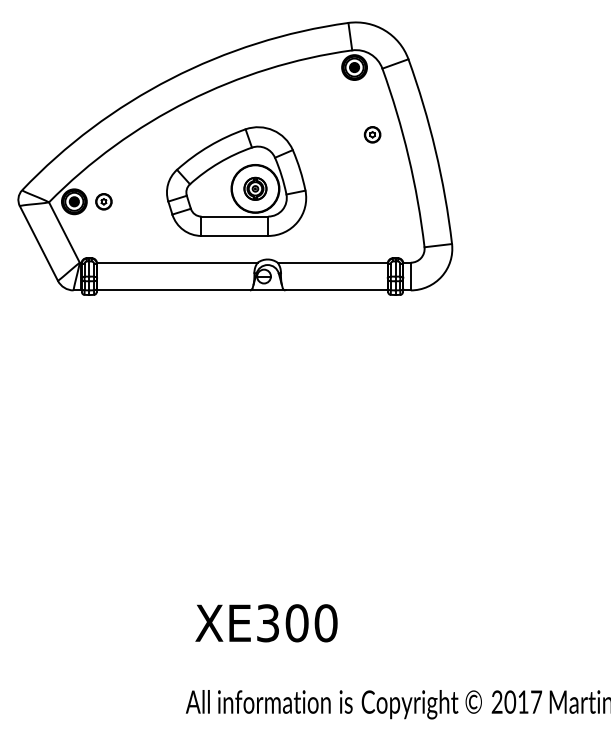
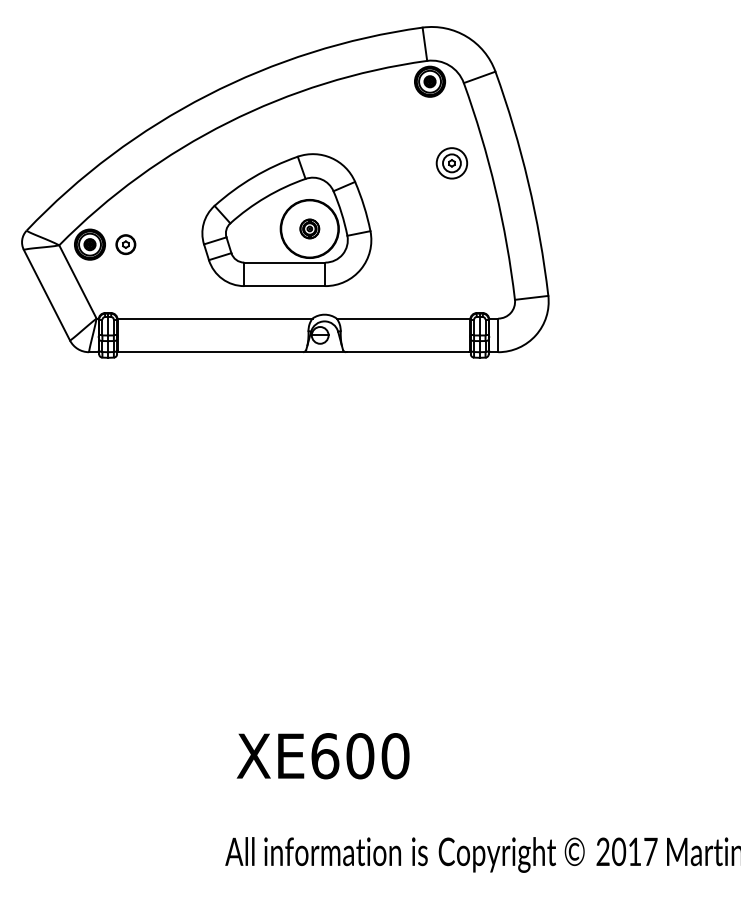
circle: (372, 134) -> (451, 162), size x1.6
part: (255, 188) -> (309, 228), size x0.7
text: (268, 623) -> (325, 756), XE300 -> XE600

